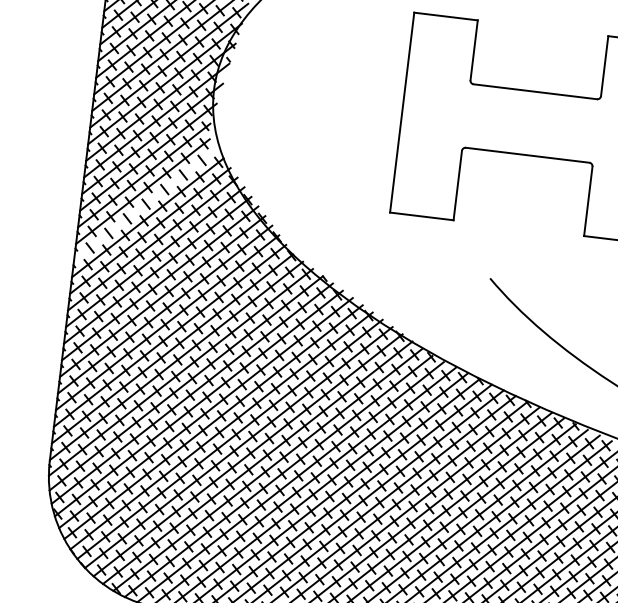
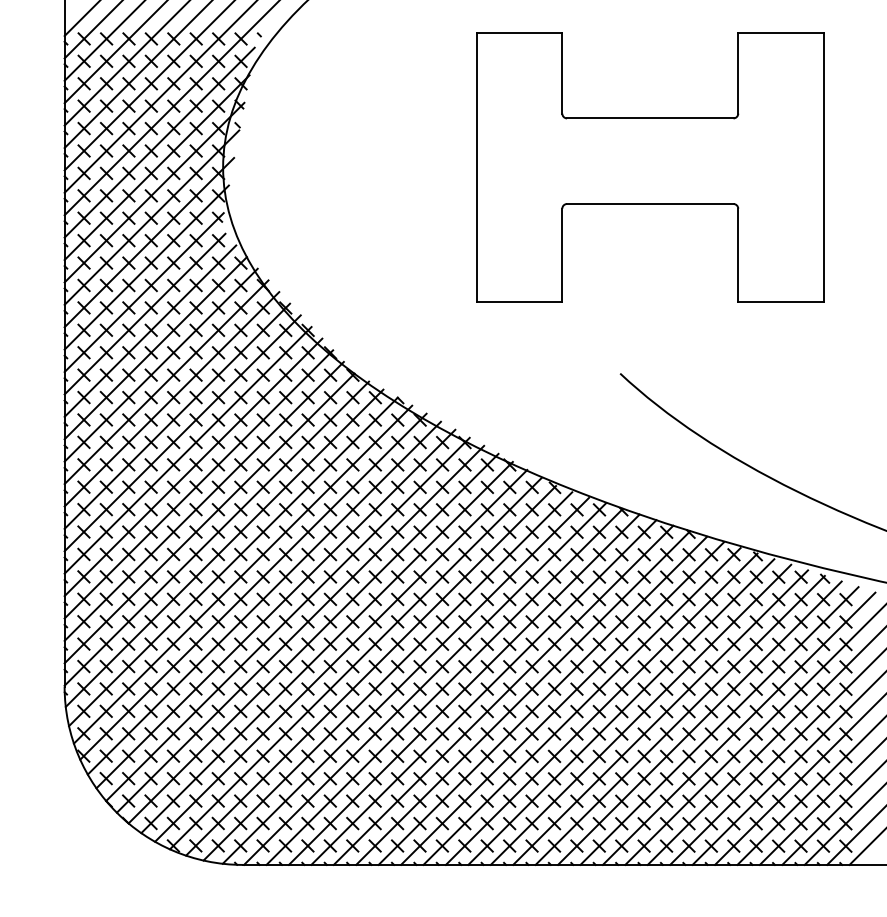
line: (145, 204) -> (150, 330), added

